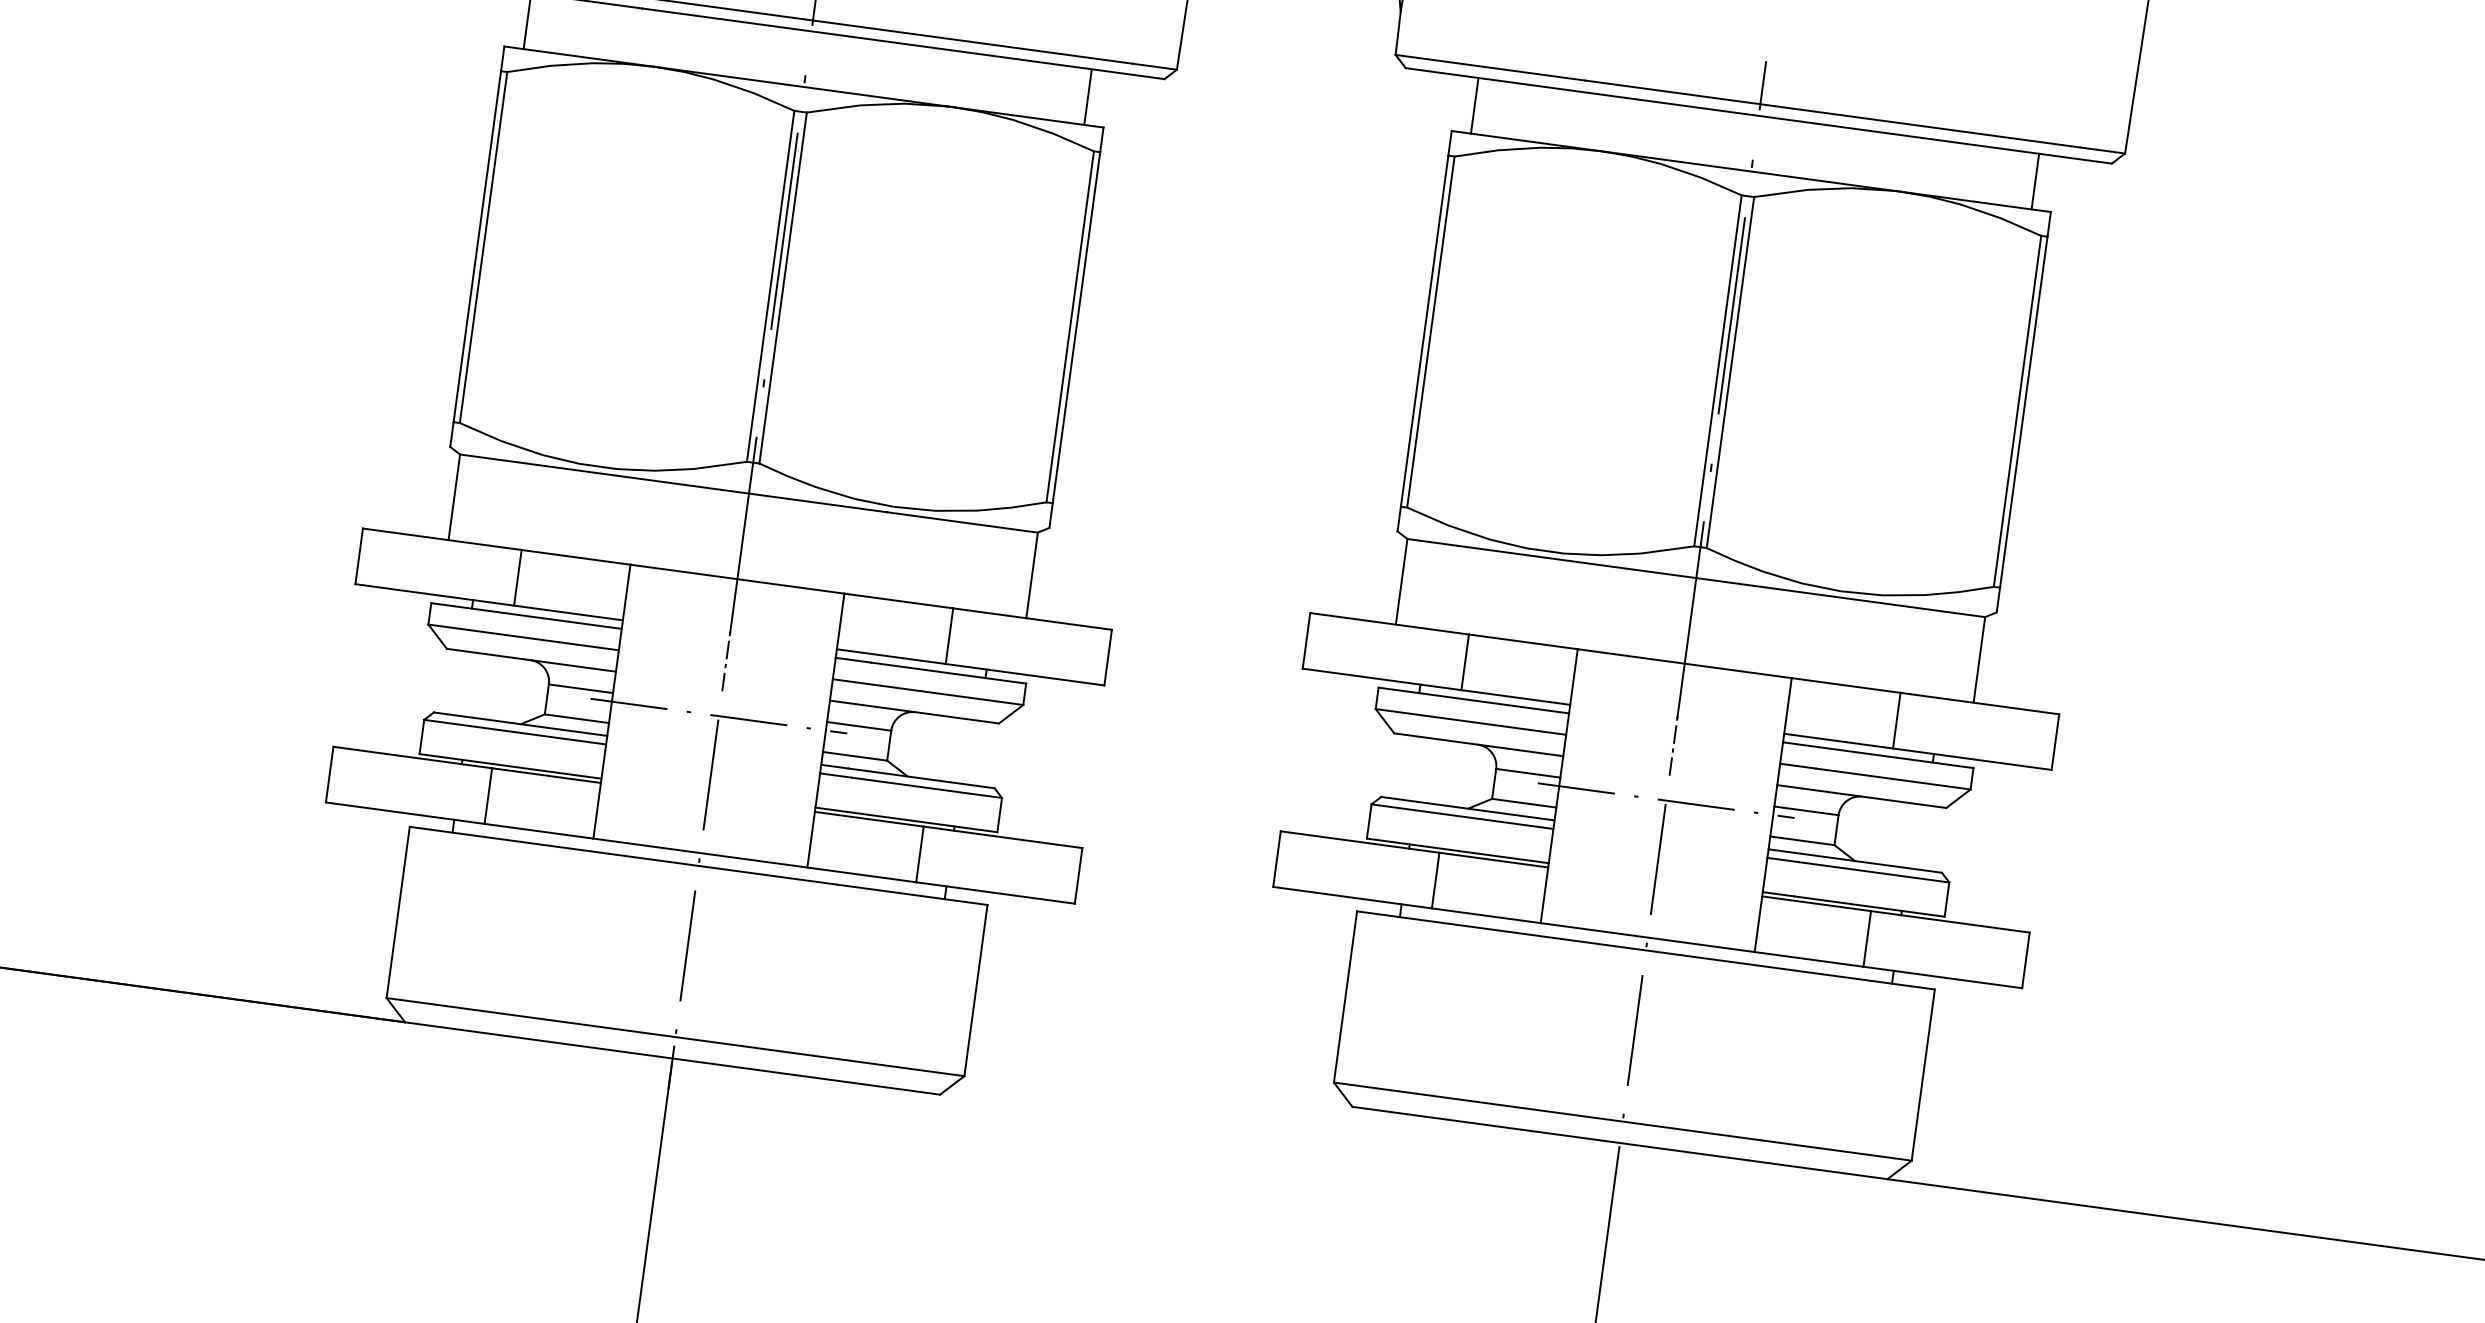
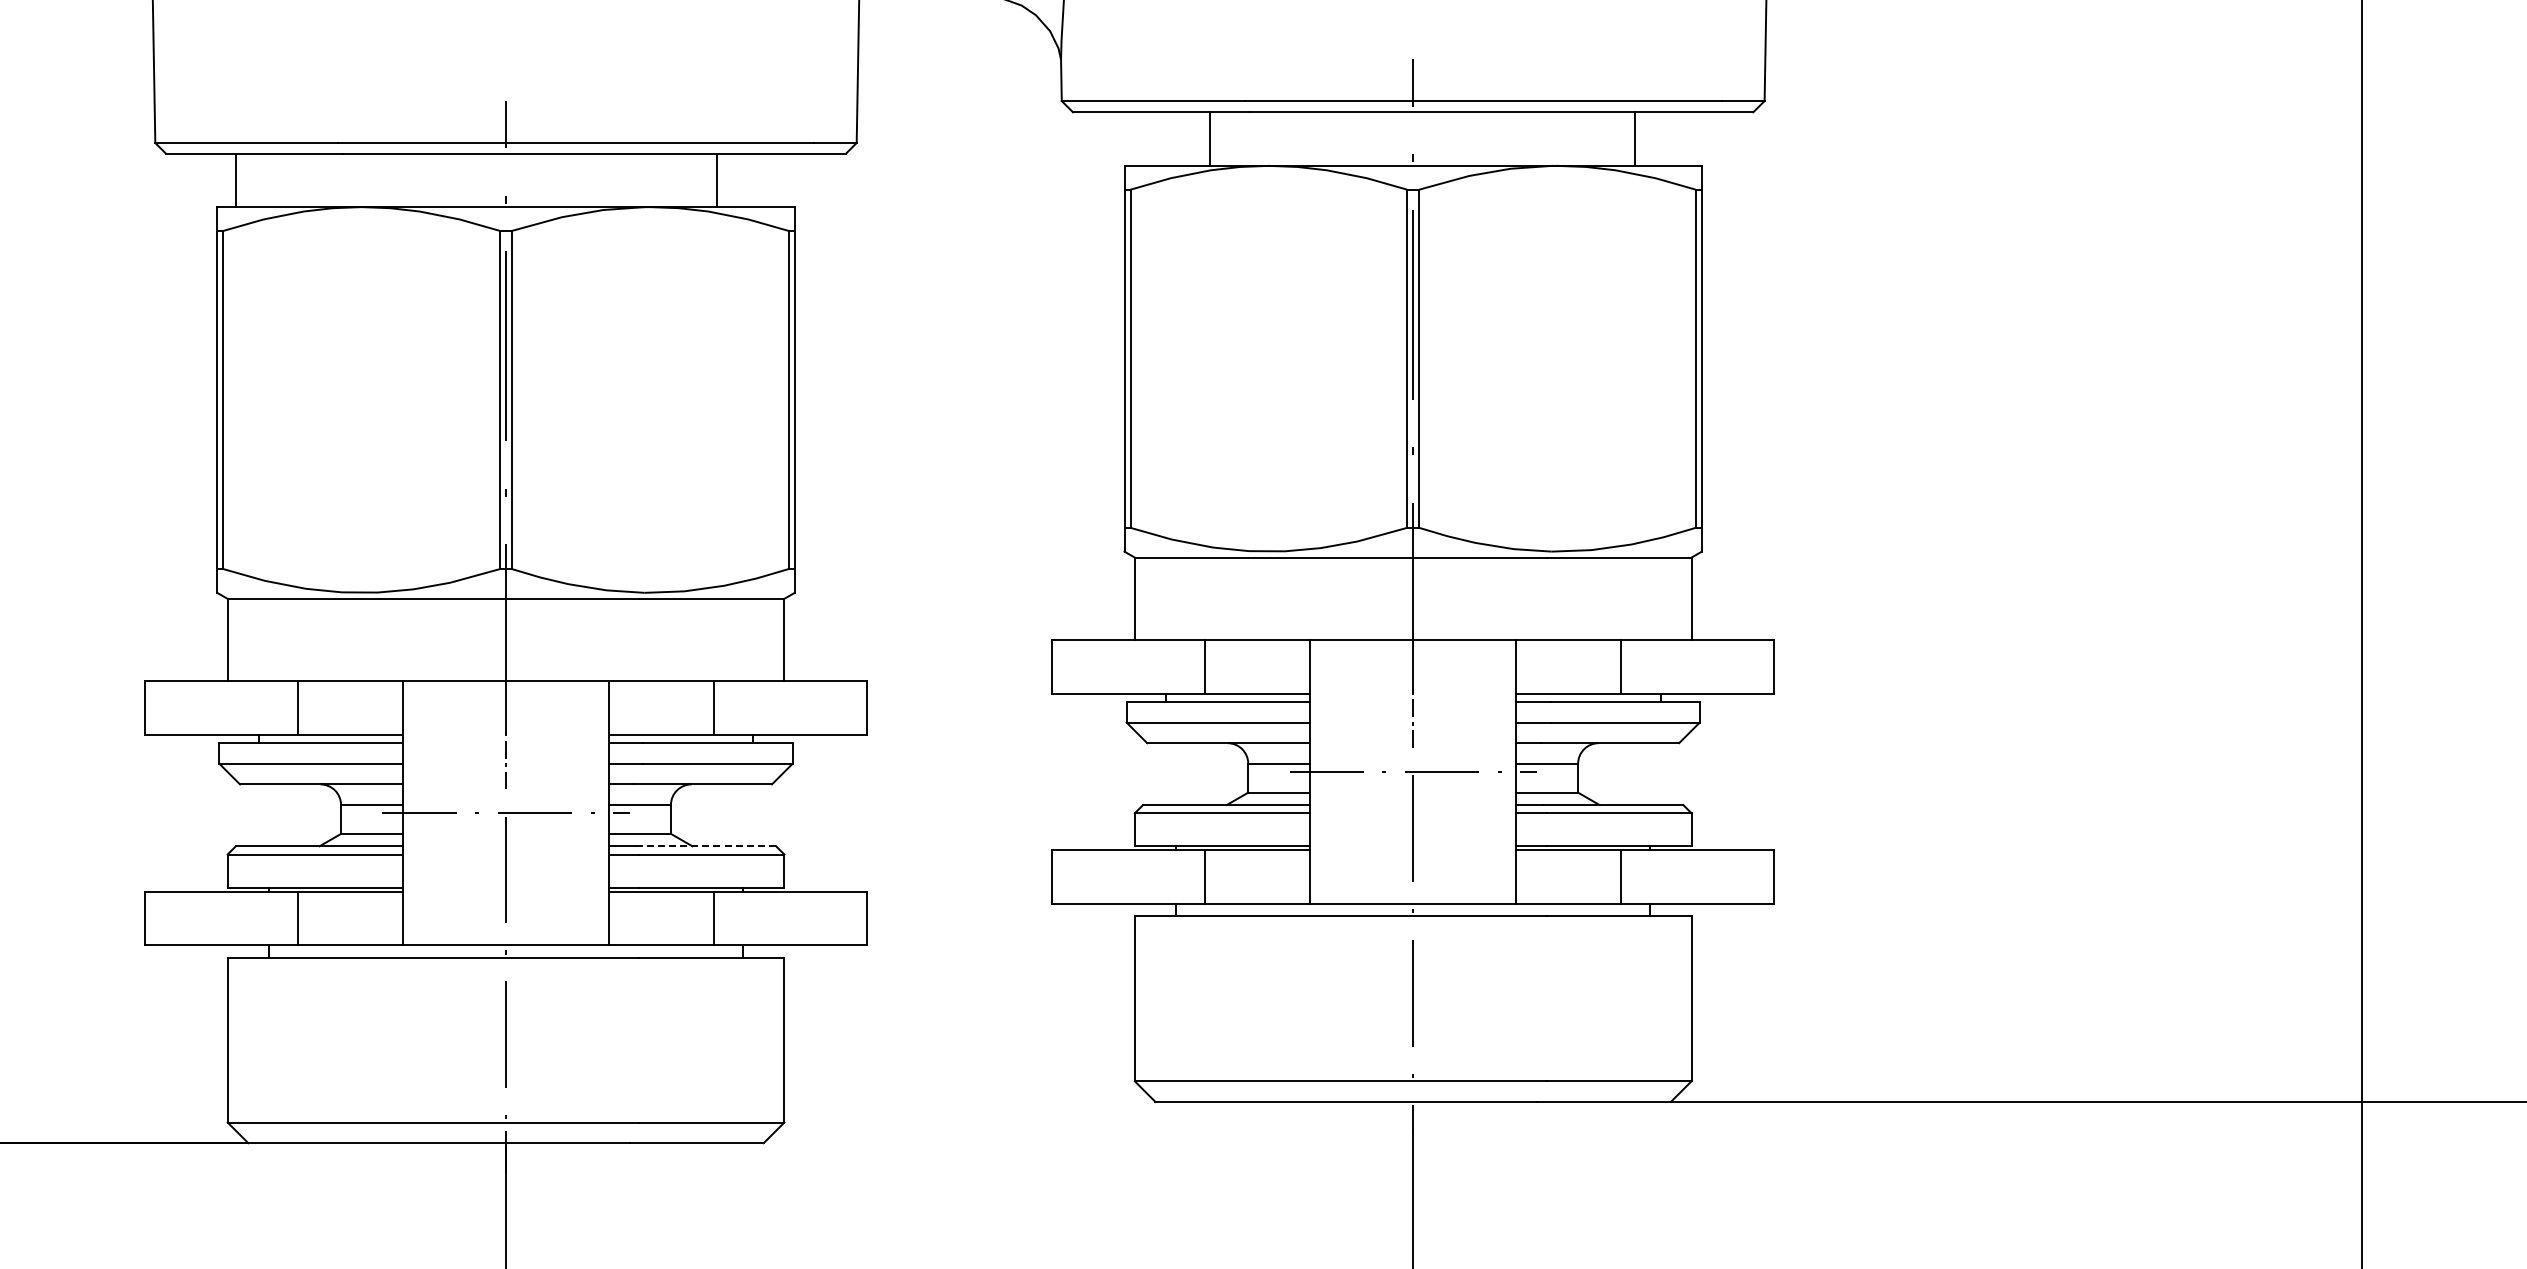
line: (1088, 97) -> (717, 180), moved
line: (1475, 105) -> (1210, 138), moved
line: (2035, 181) -> (1635, 138), moved
line: (921, 778) -> (705, 846), solid -> dashed

